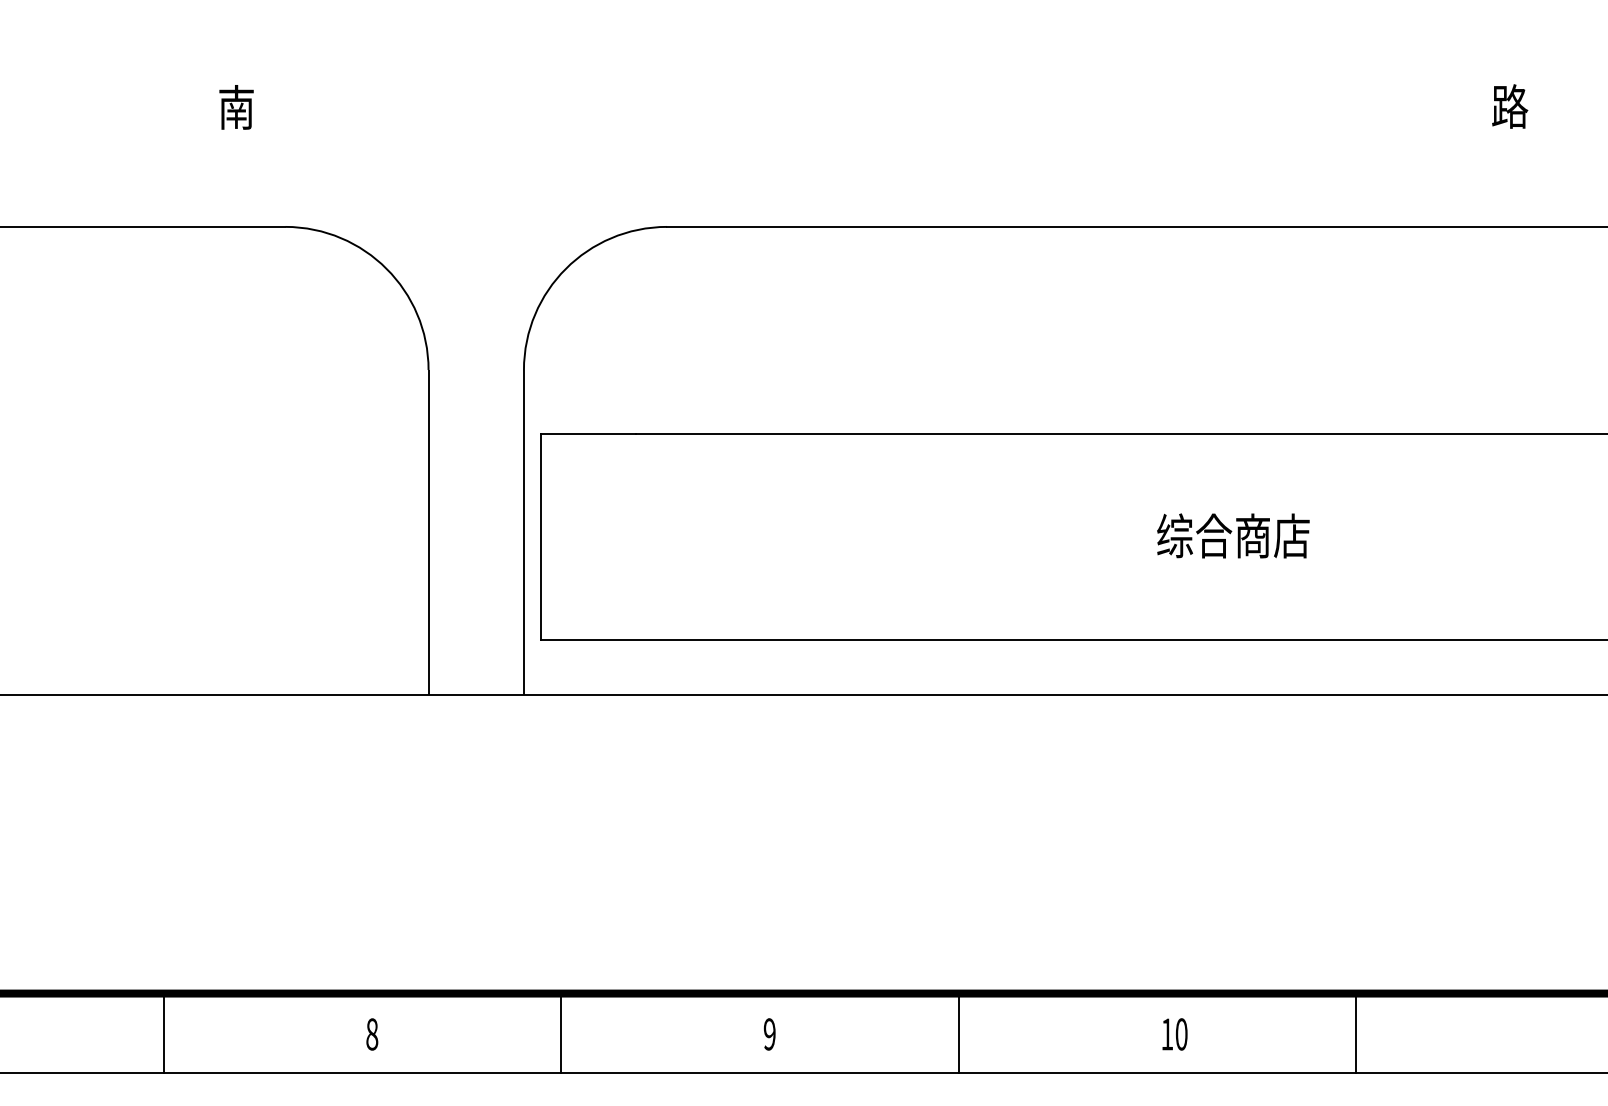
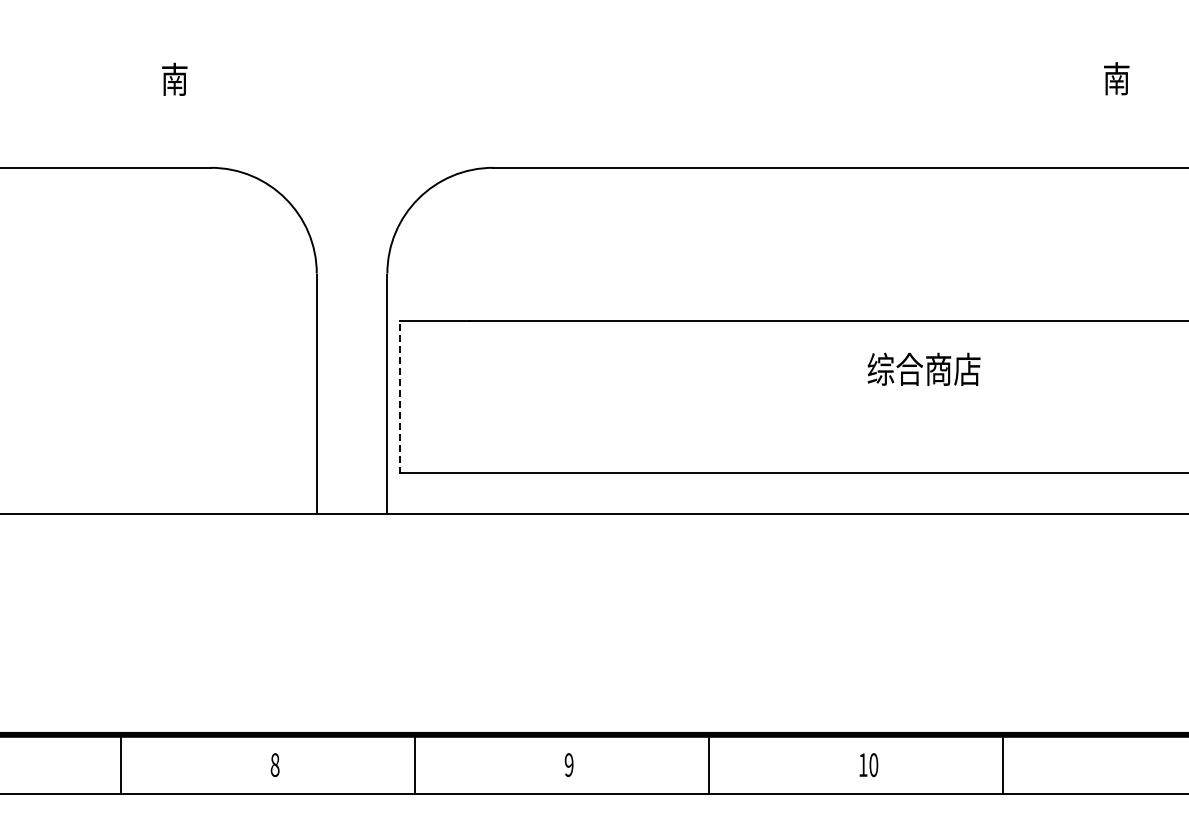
text: (1509, 106) -> (1116, 78), 路 -> 南
text: (1232, 534) -> (923, 368), moved
line: (540, 536) -> (399, 396), solid -> dashed

